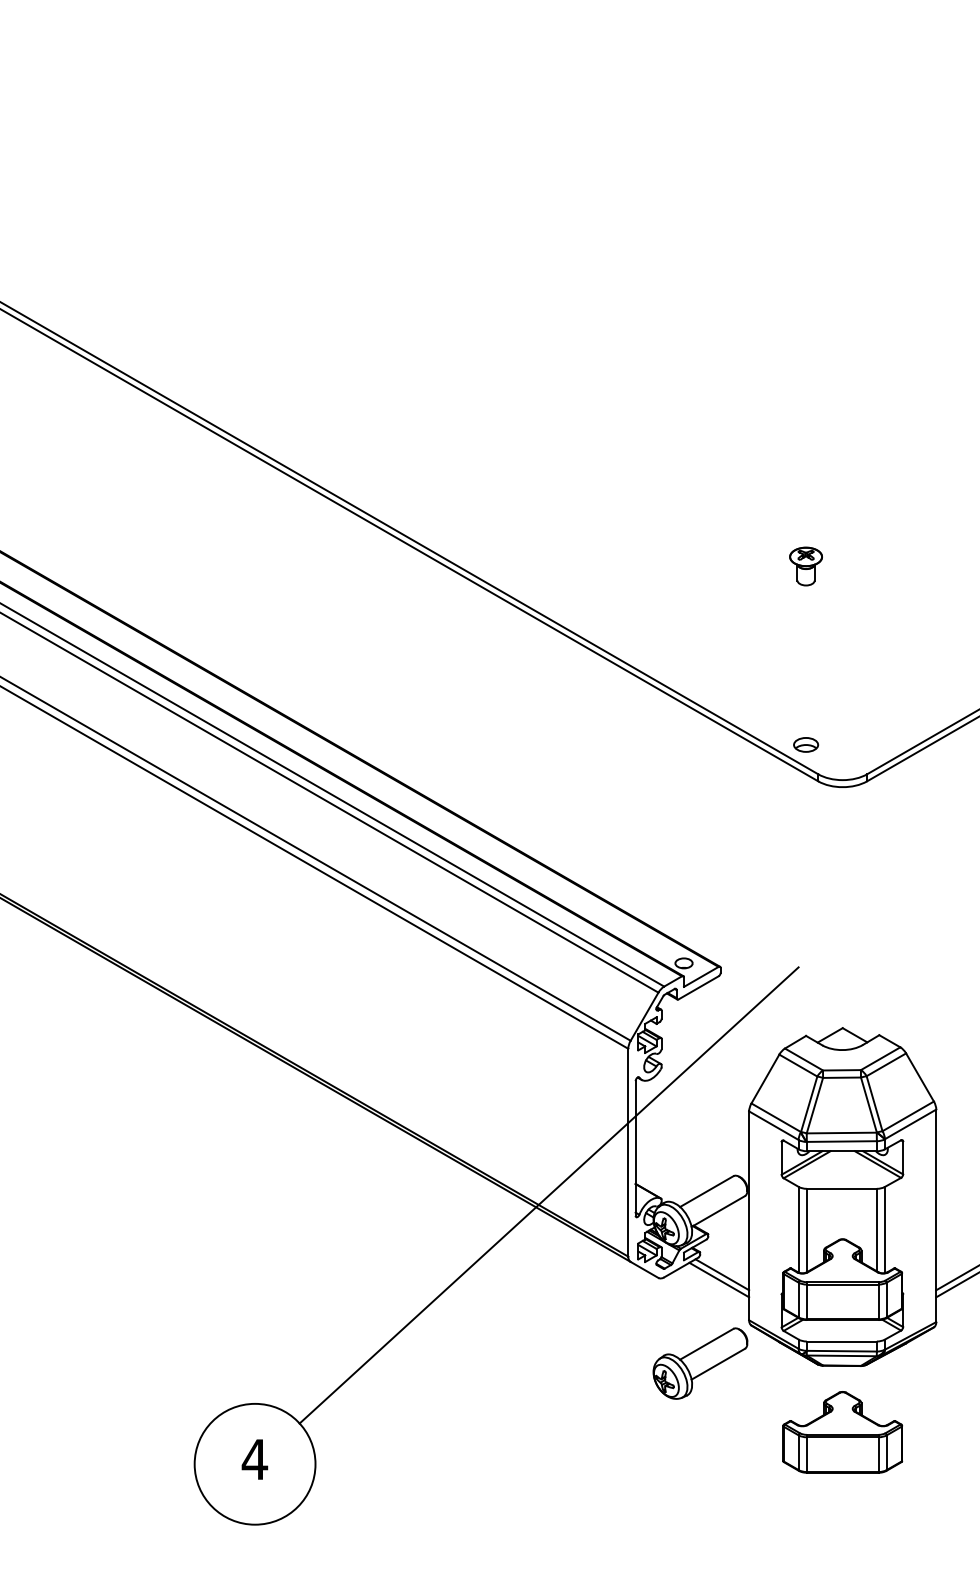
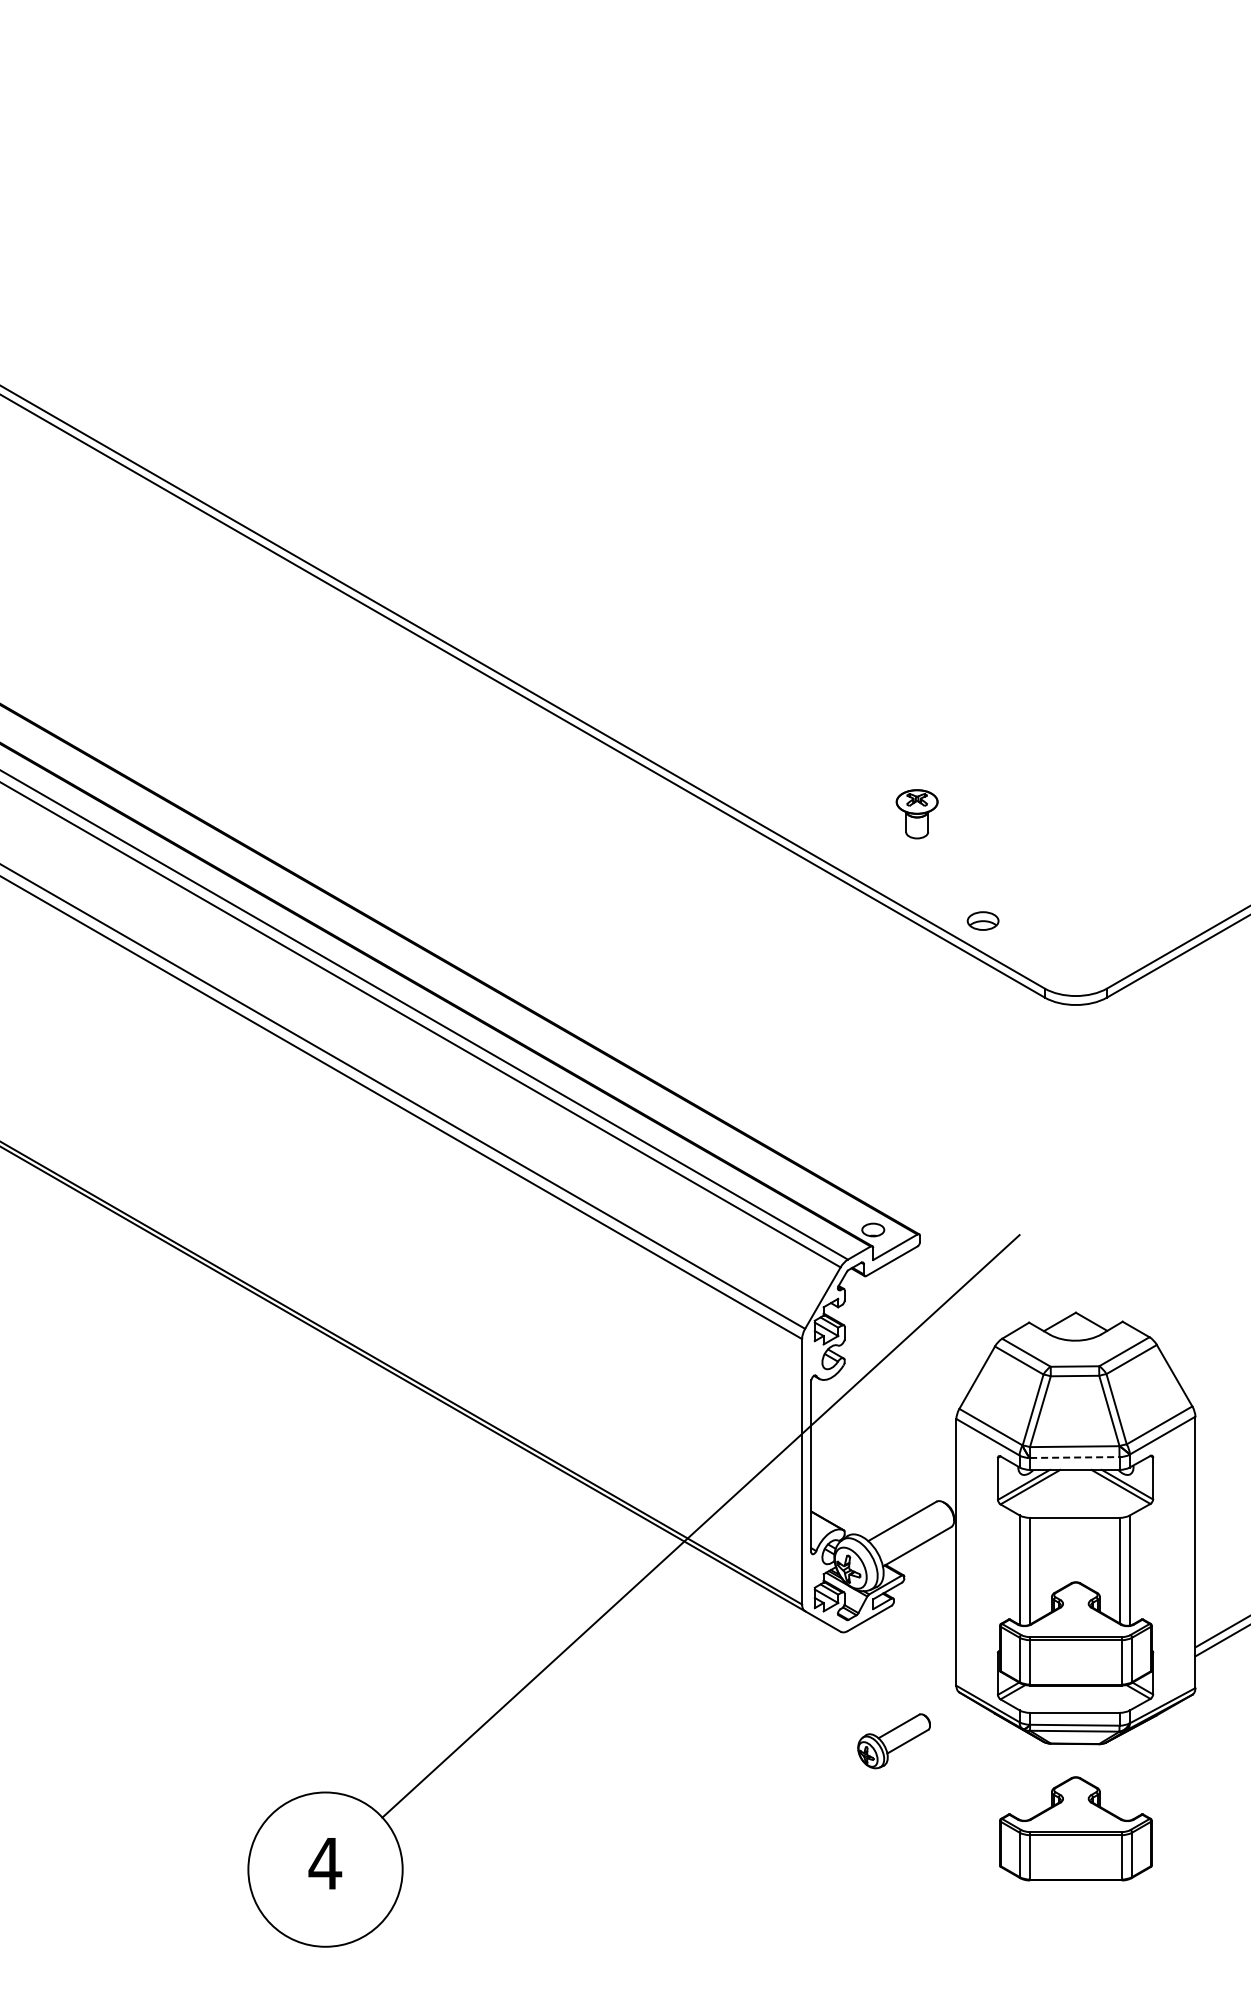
part: (805, 566) -> (916, 814), moved
part: (805, 744) -> (982, 920), moved
line: (841, 1141) -> (1074, 1457), solid -> dashed
line: (721, 1274) -> (921, 1627), removed
line: (719, 1280) -> (918, 1634), removed
part: (699, 1363) -> (893, 1741), size x0.6

